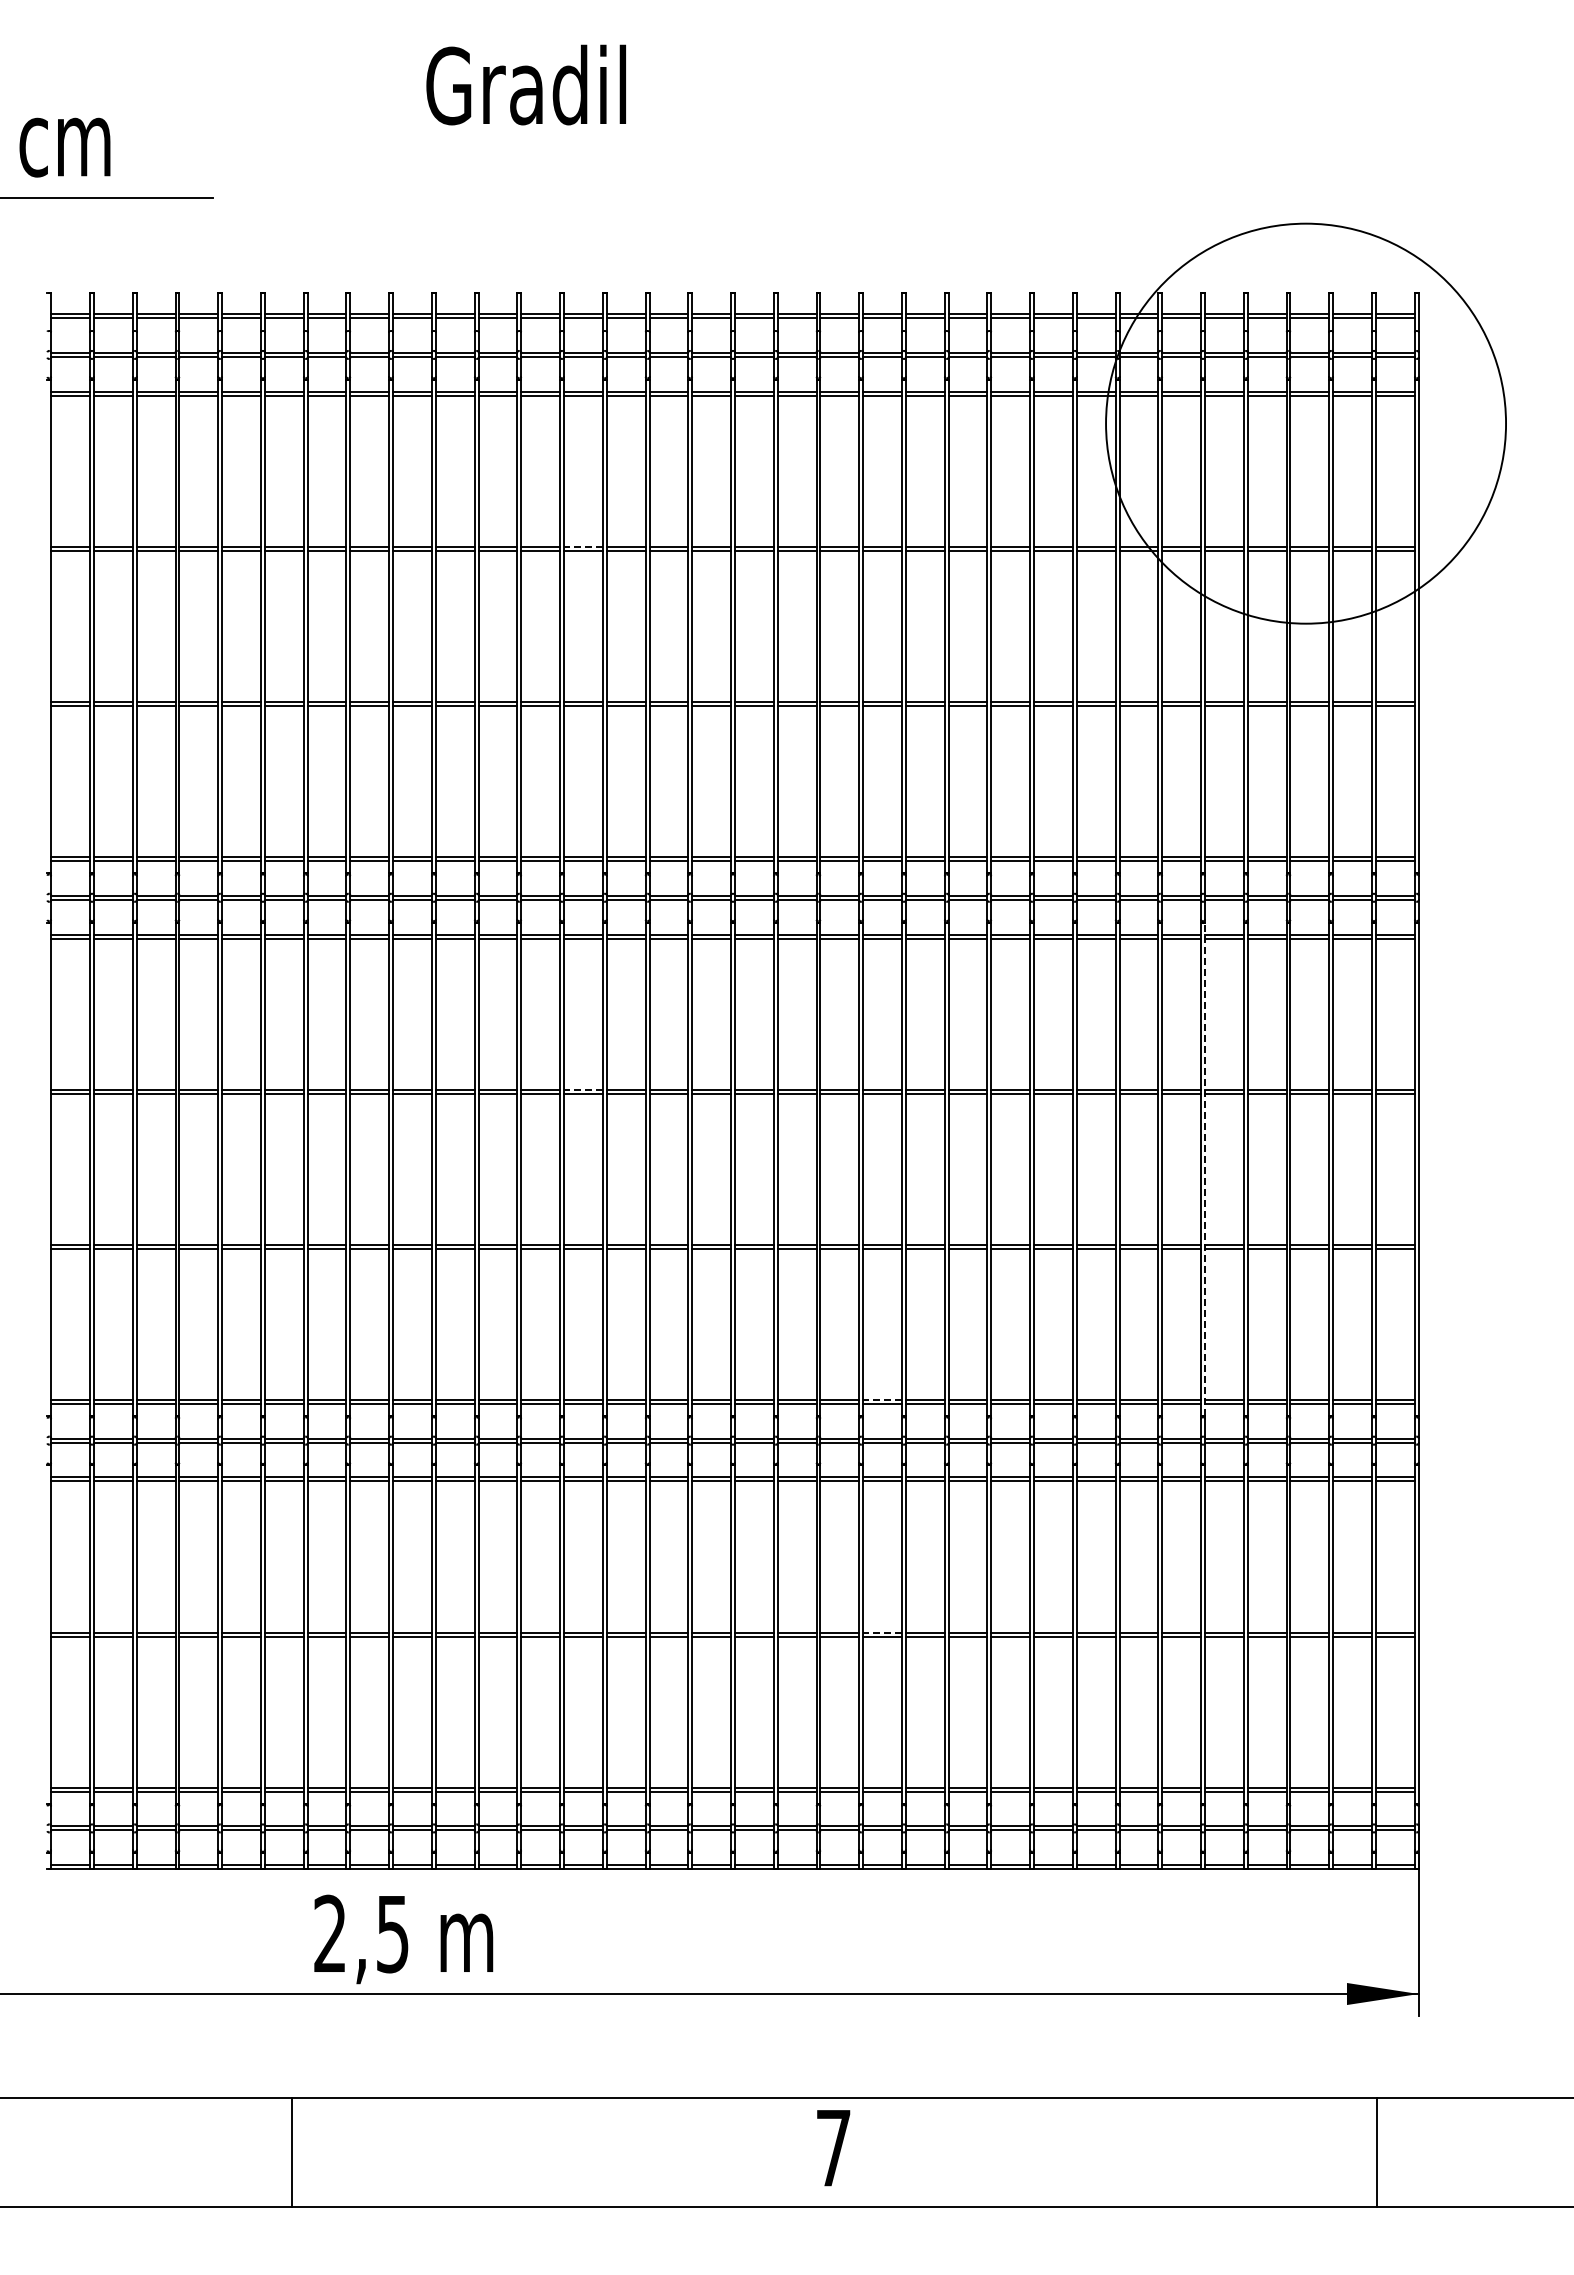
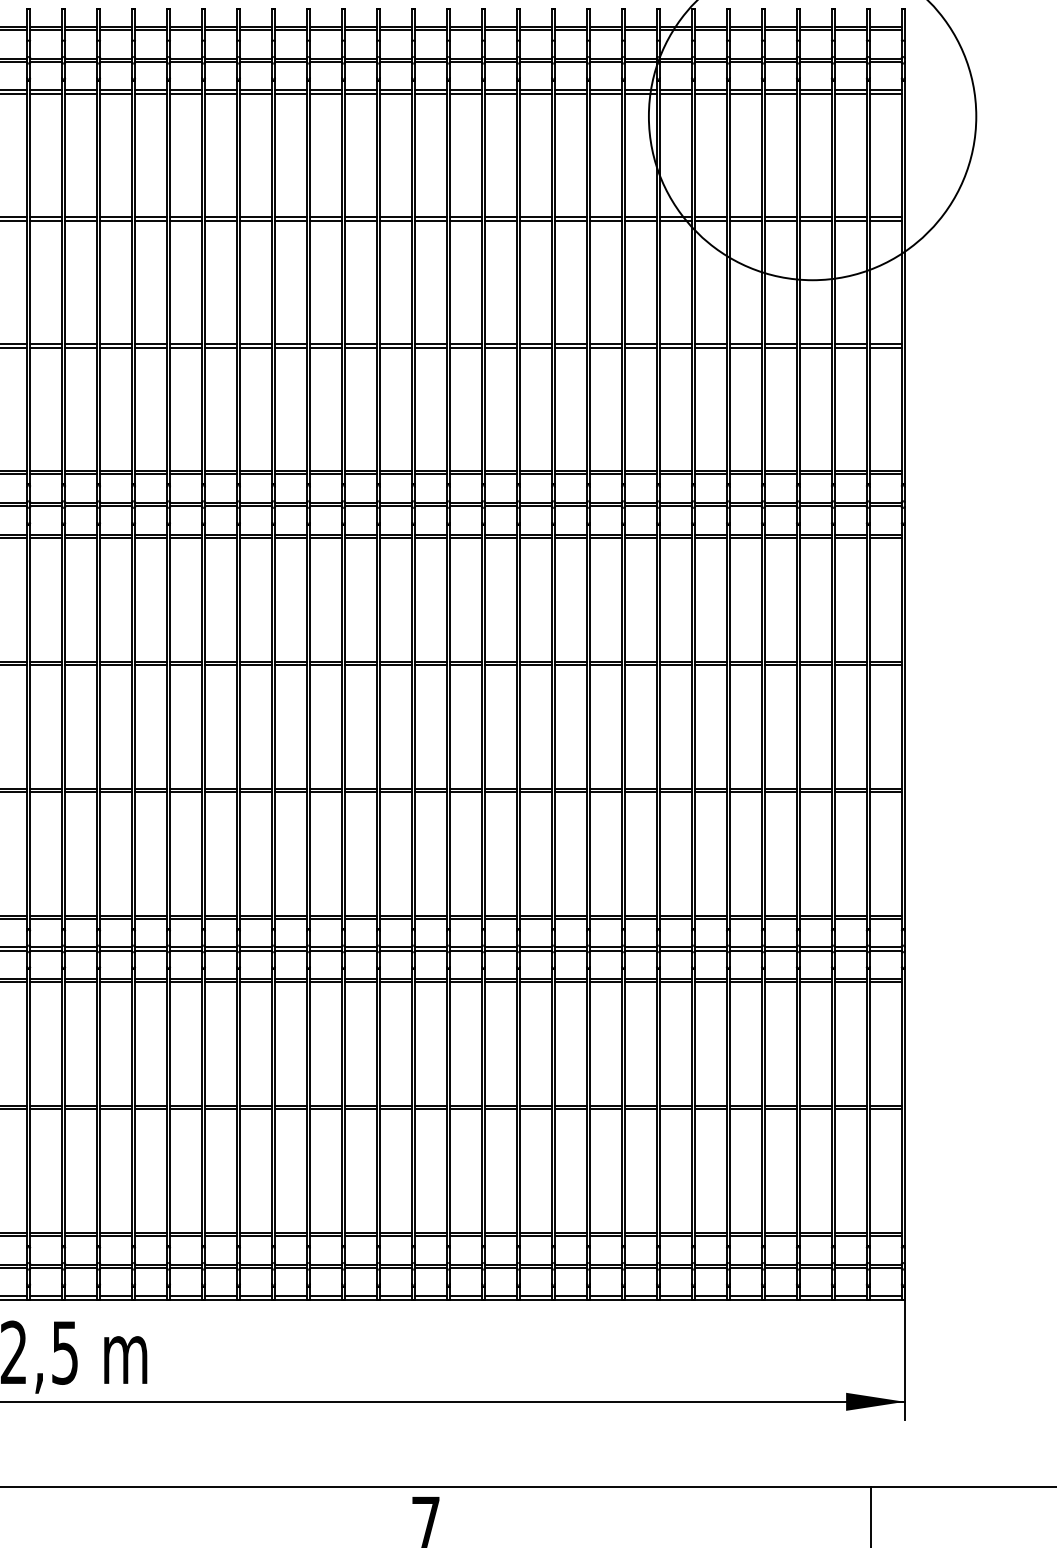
line: (582, 546) -> (220, 217), dashed -> solid
line: (582, 1089) -> (220, 661), dashed -> solid
line: (1205, 1169) -> (730, 726), dashed -> solid
line: (882, 1399) -> (465, 915), dashed -> solid
line: (882, 1632) -> (465, 1105), dashed -> solid

